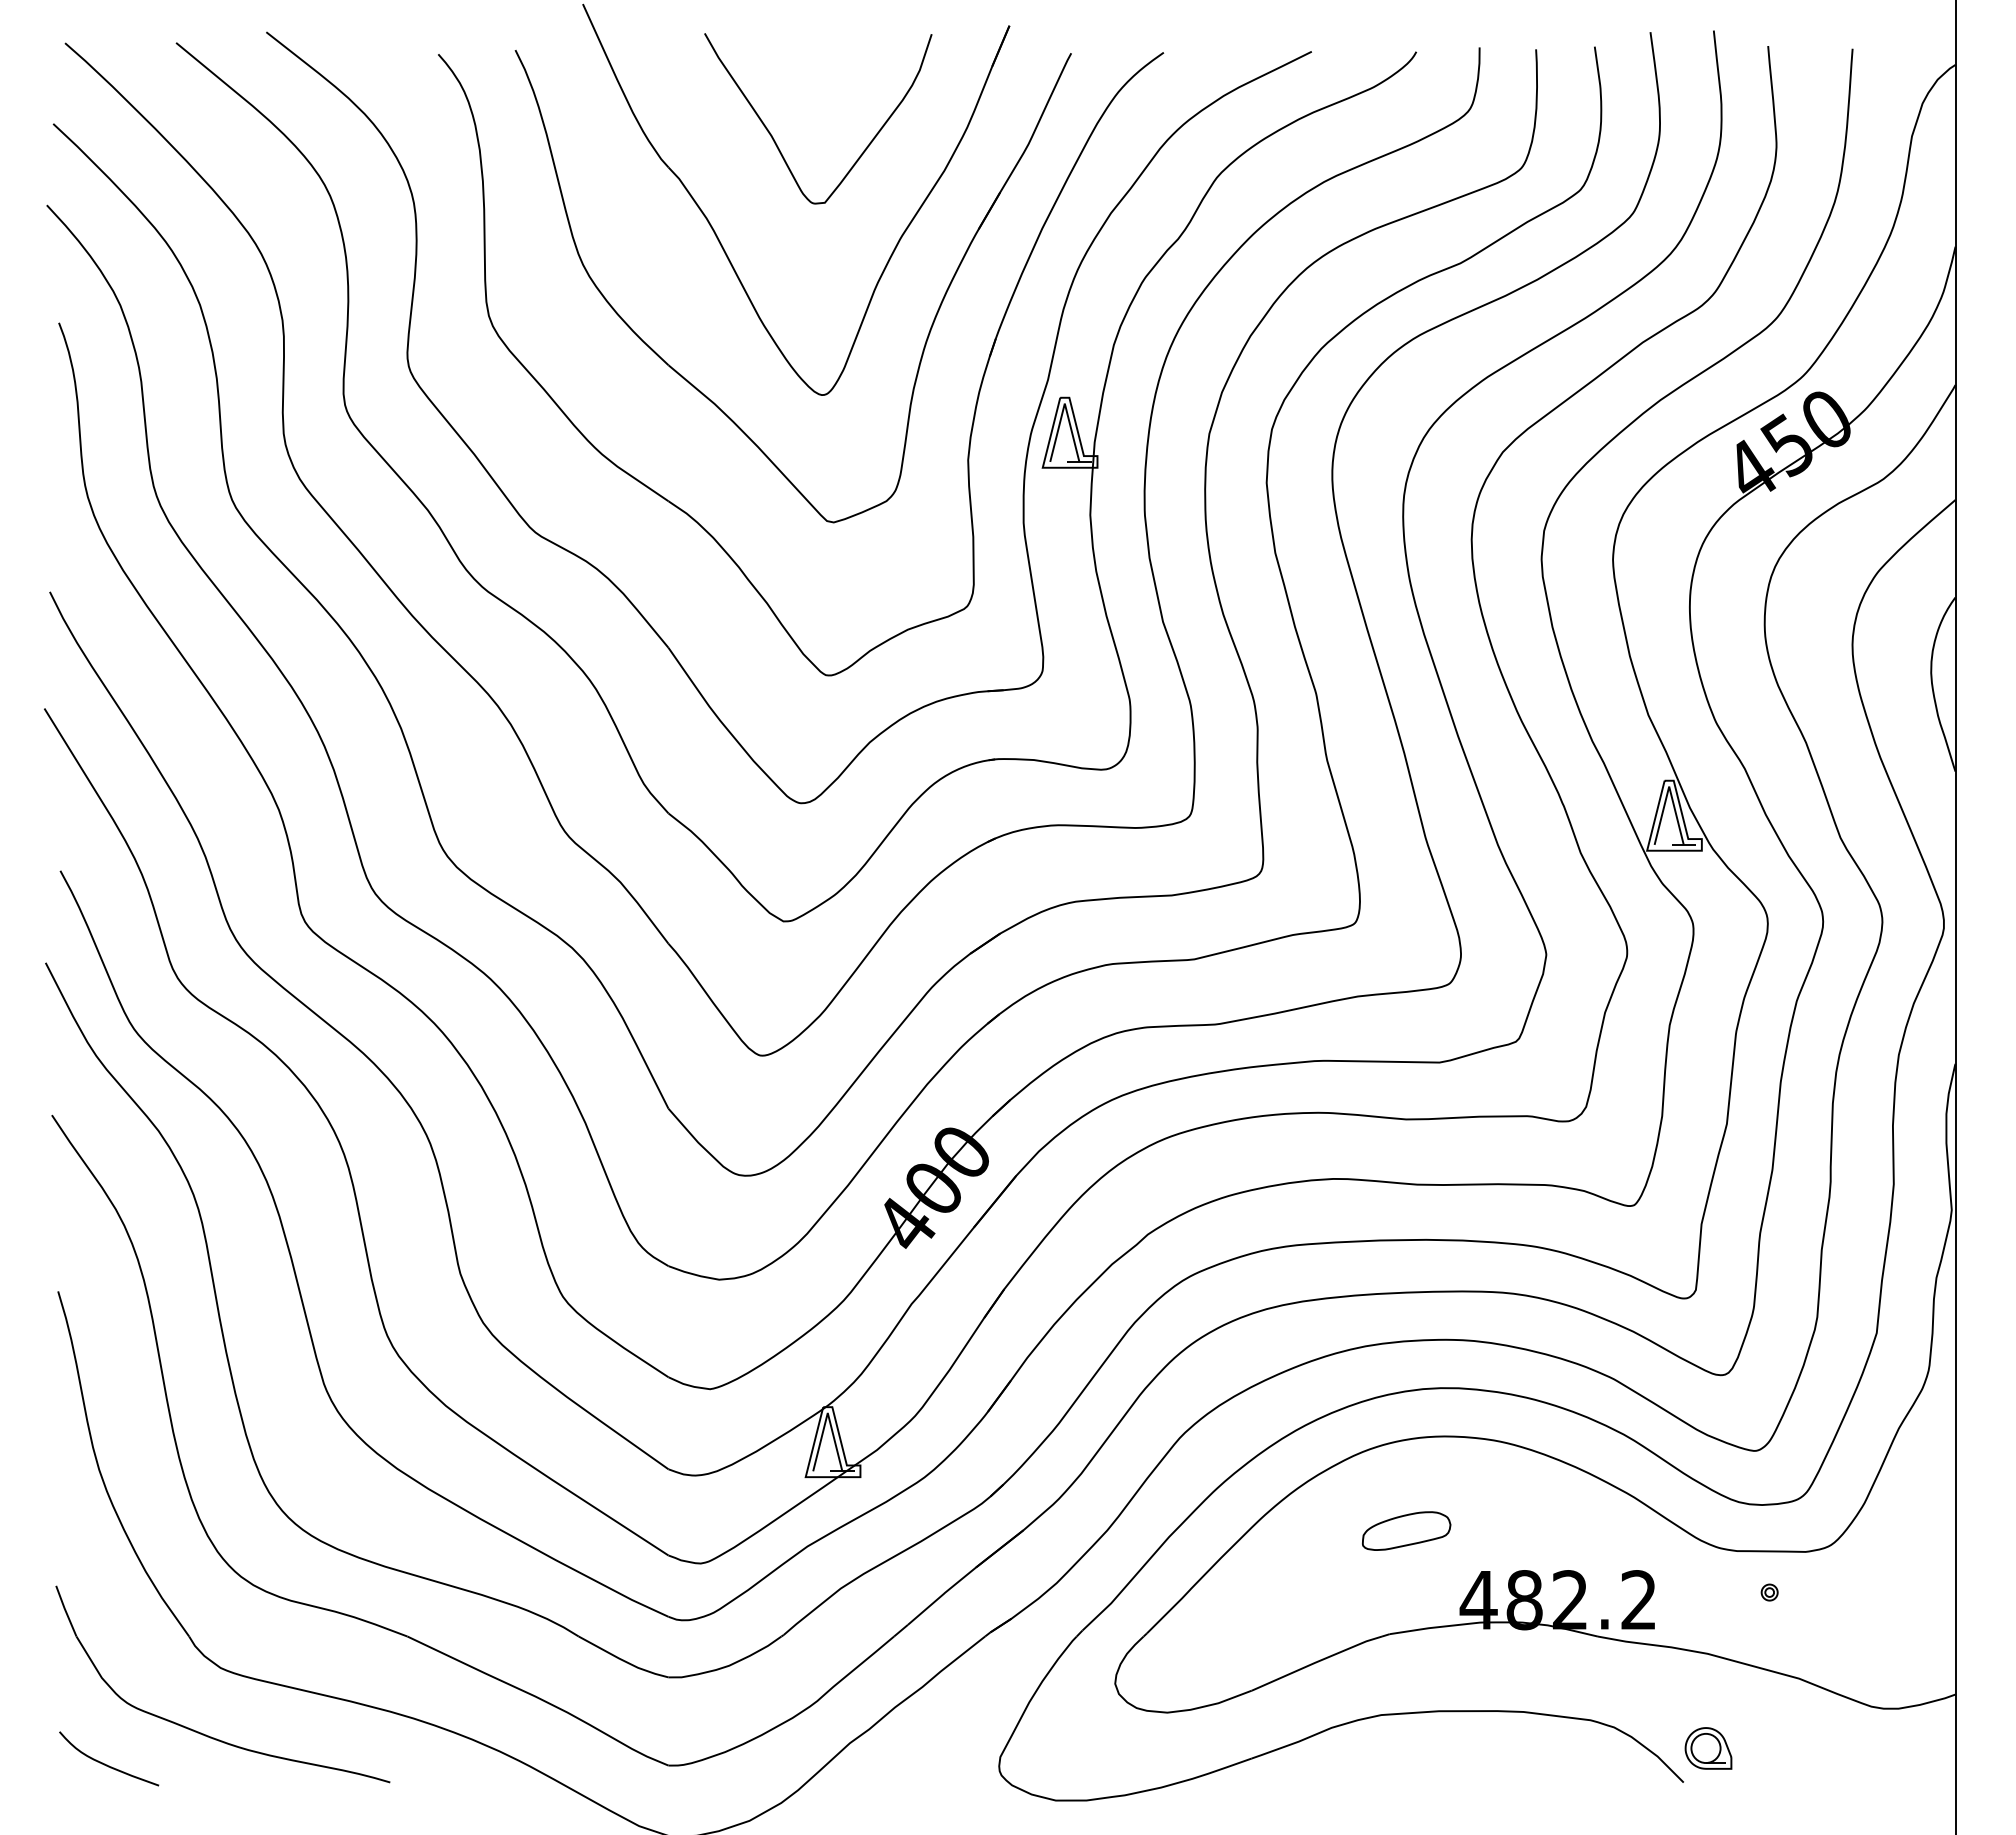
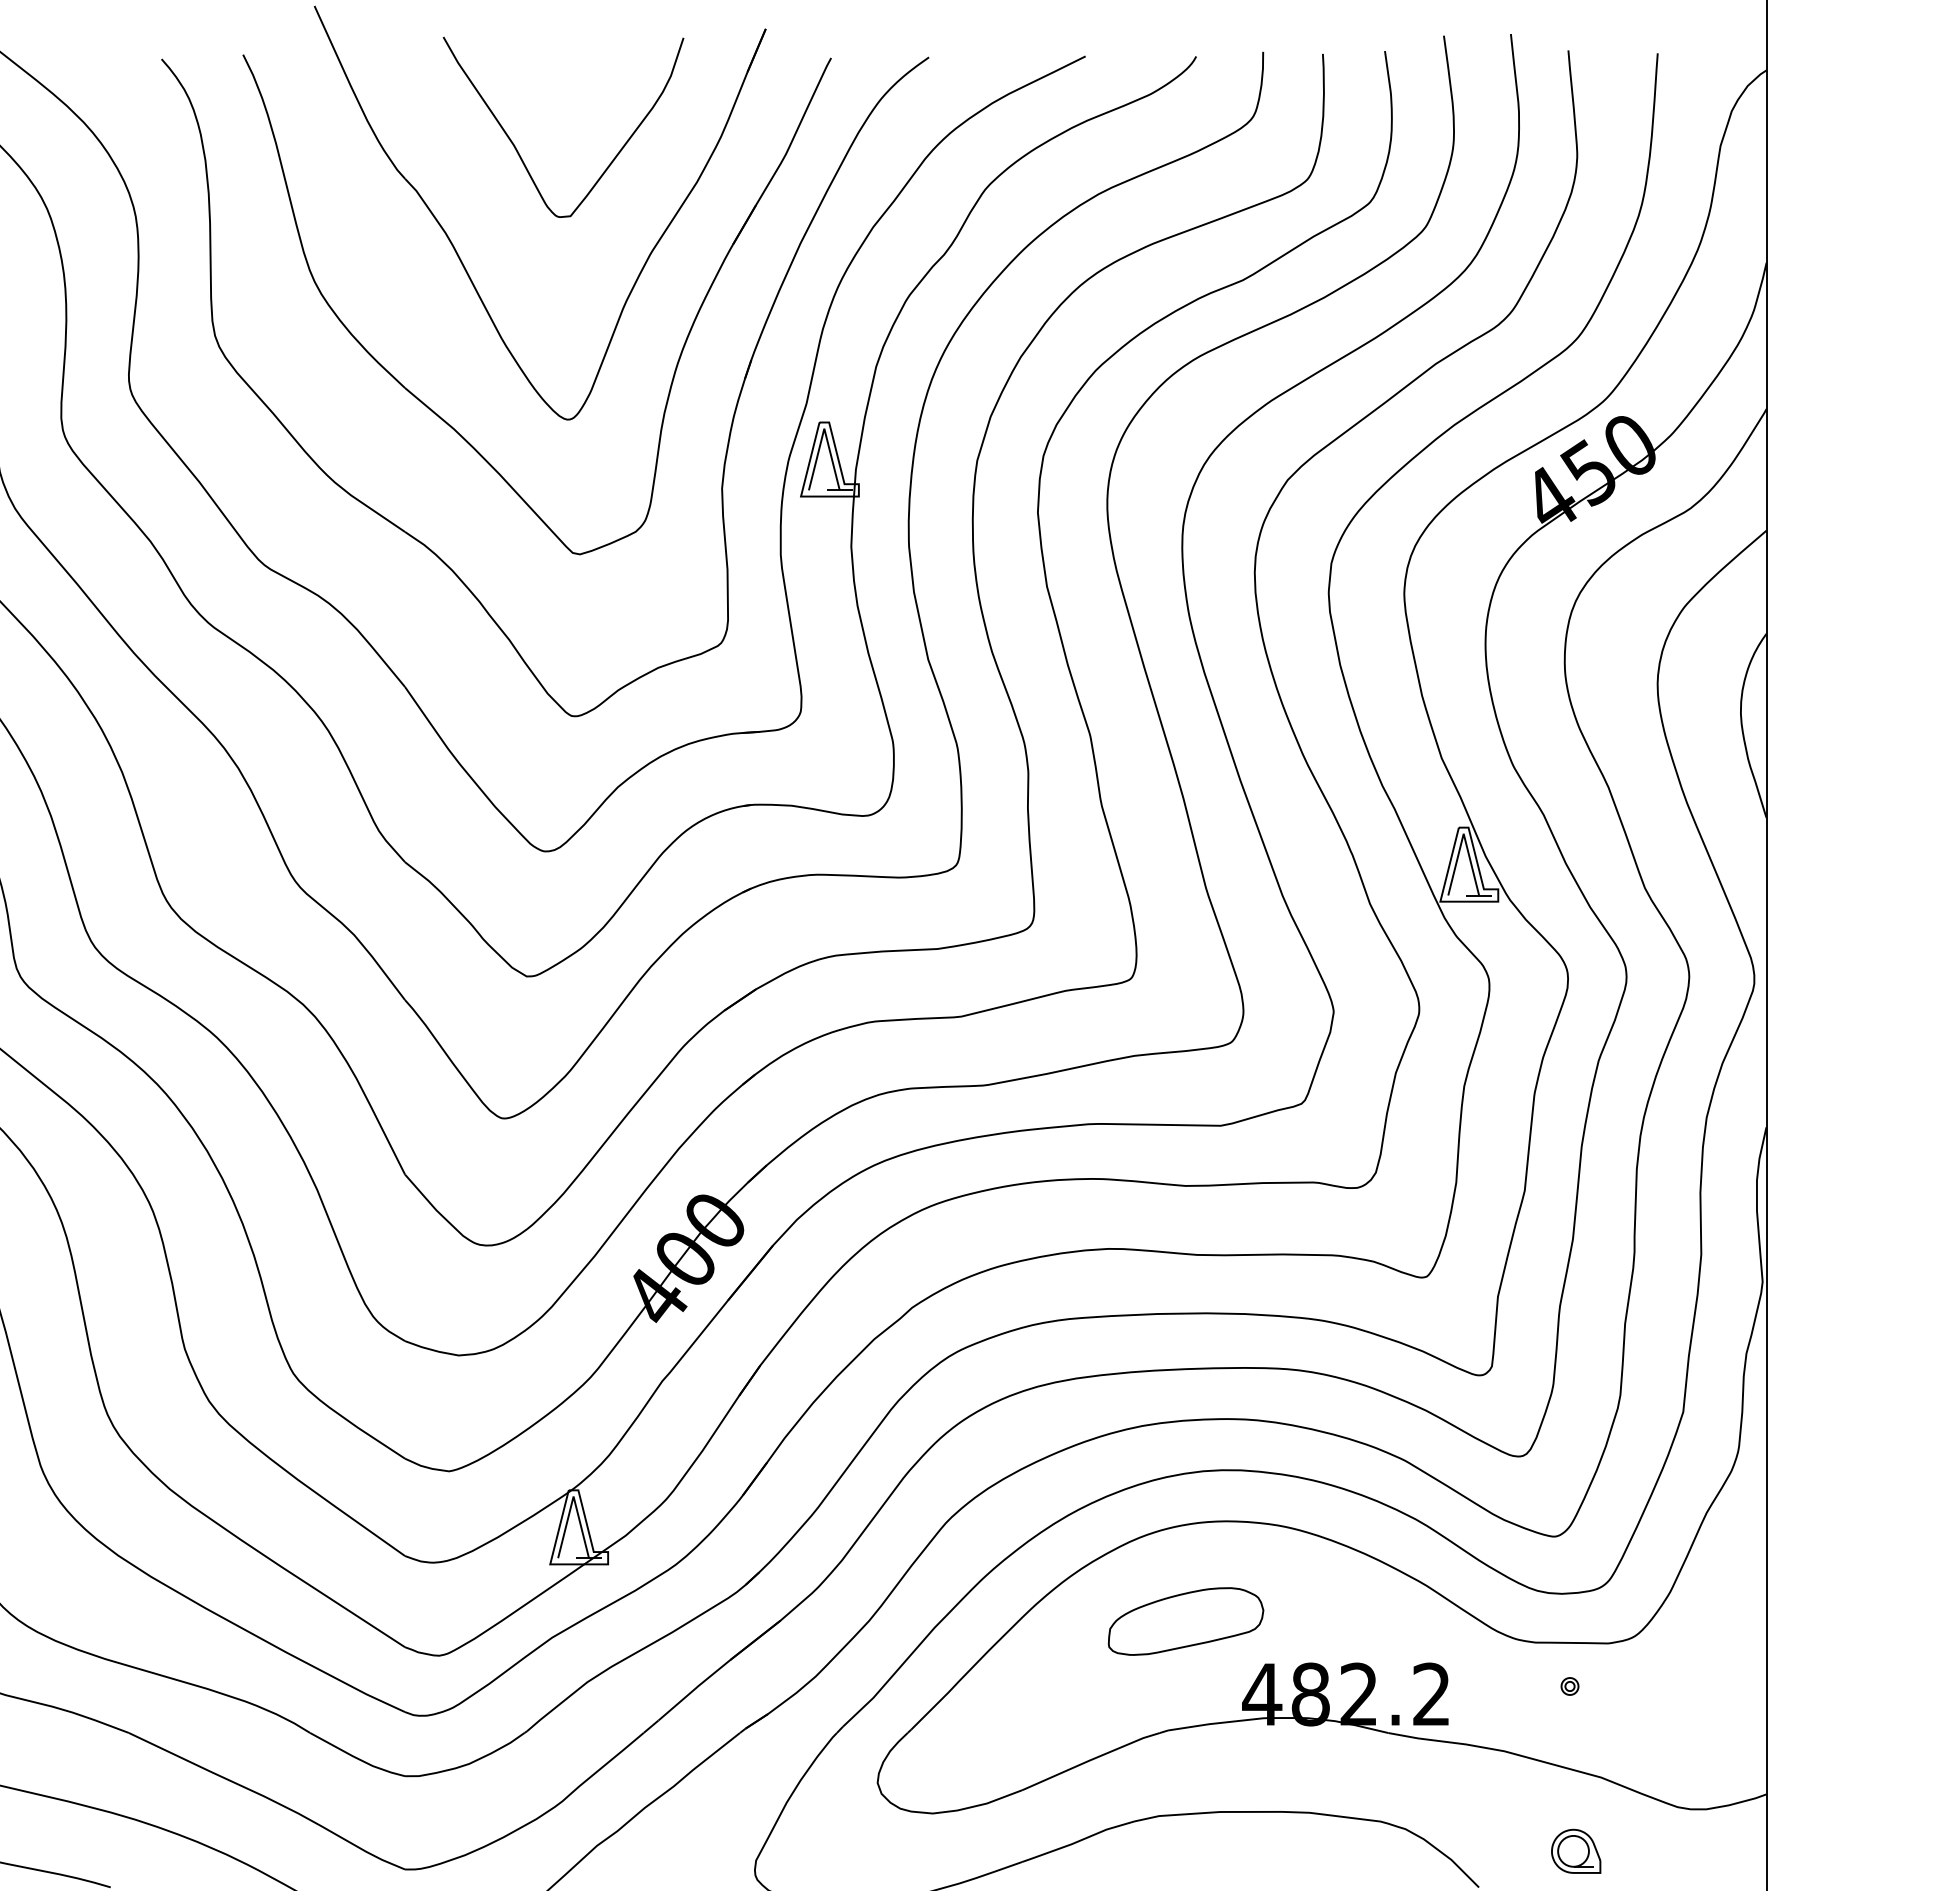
part: (1406, 1530) -> (1185, 1620), size x1.67
part: (1708, 1748) -> (1576, 1851), moved

